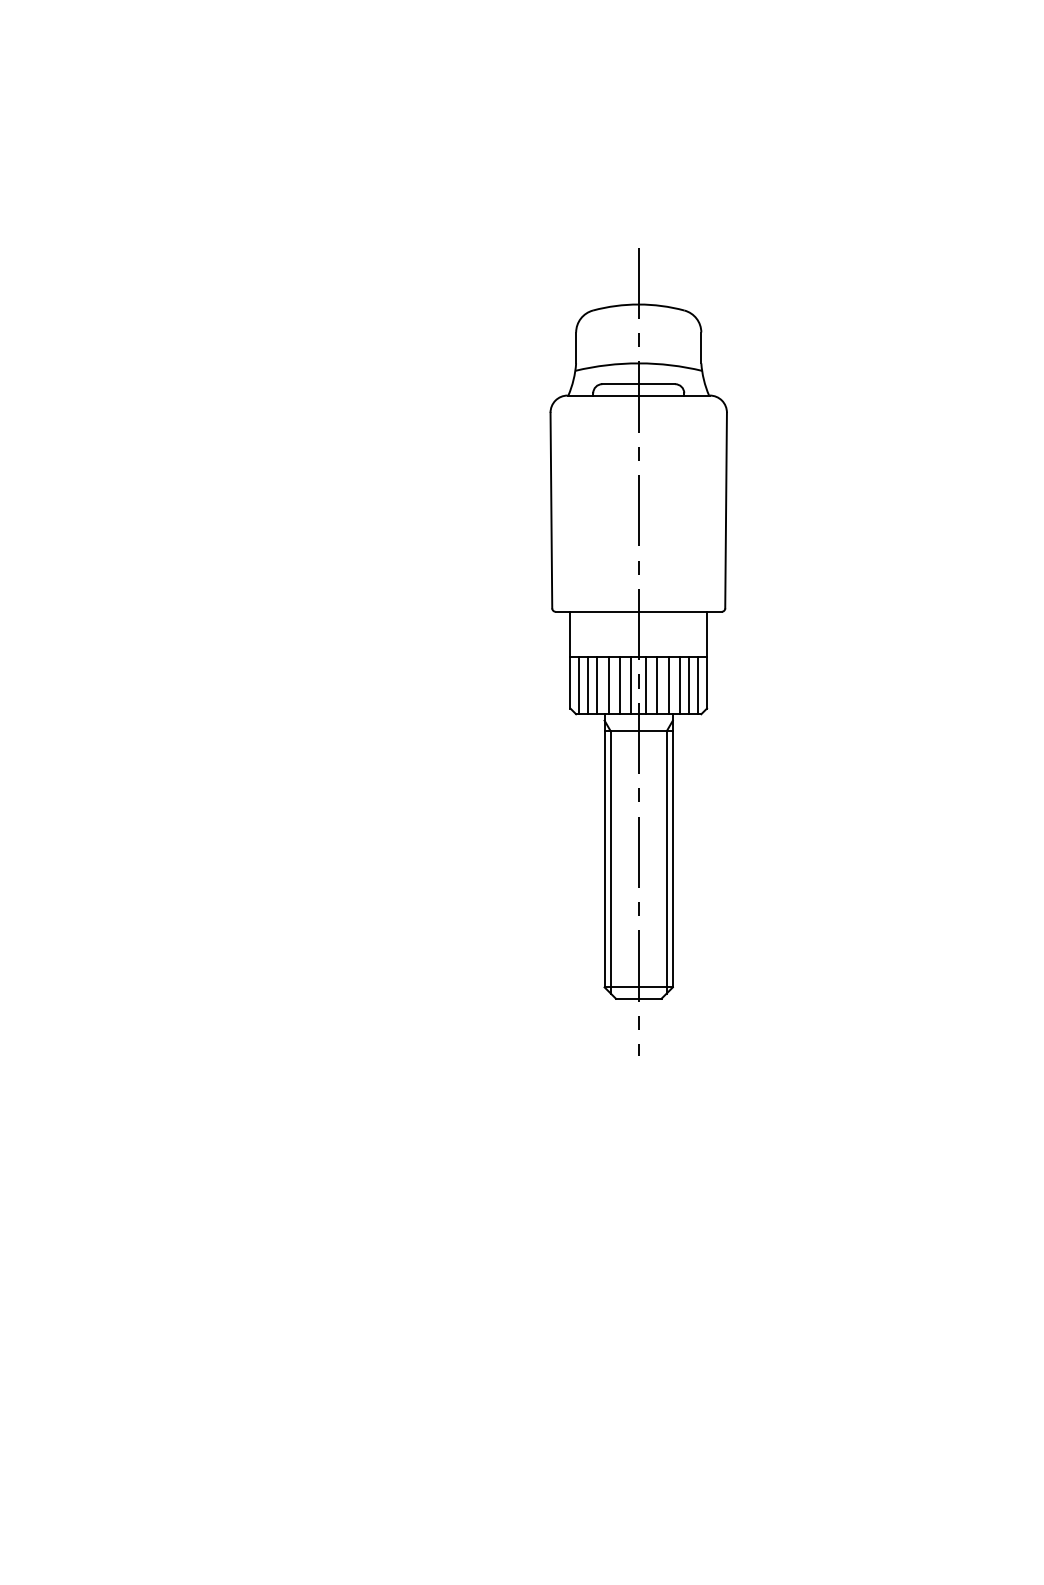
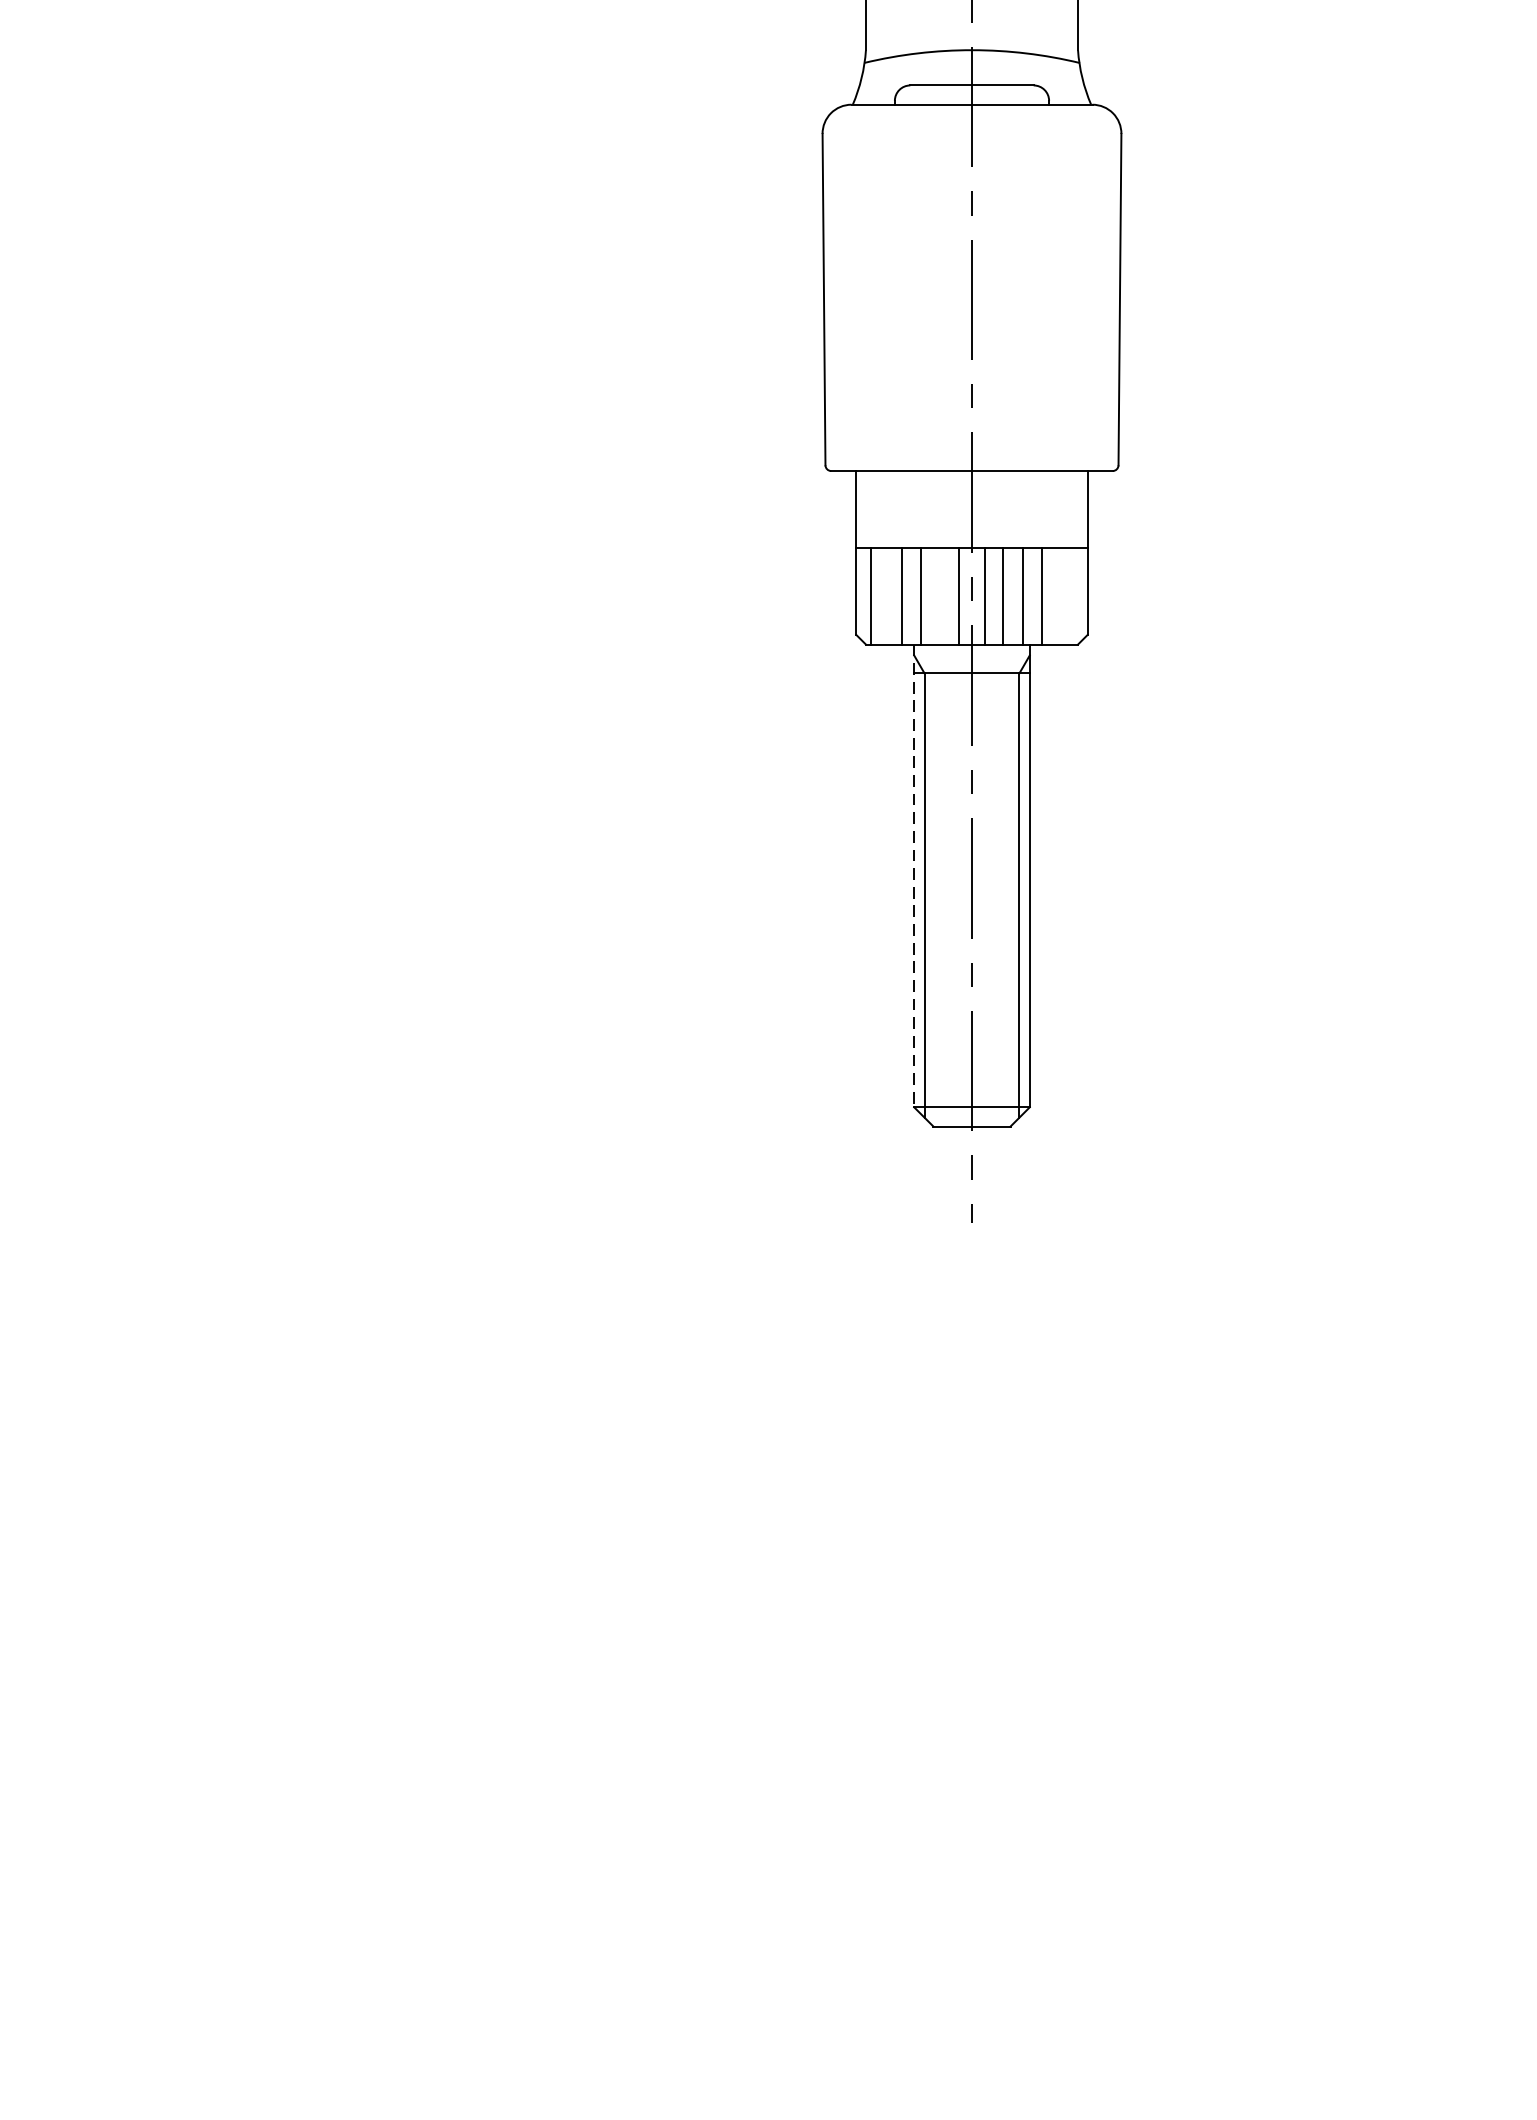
line: (588, 685) -> (886, 595), removed
line: (620, 685) -> (941, 595), removed
line: (689, 685) -> (1057, 595), removed
line: (698, 685) -> (1073, 595), removed
line: (604, 850) -> (913, 875), solid -> dashed

